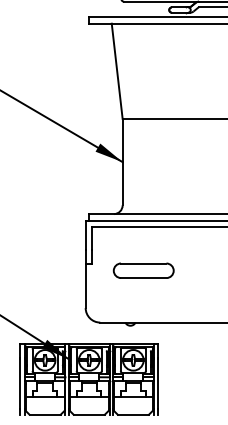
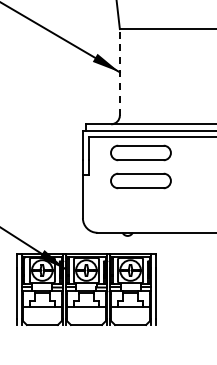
line: (122, 161) -> (119, 71), solid -> dashed
part: (143, 242) -> (140, 152), added

